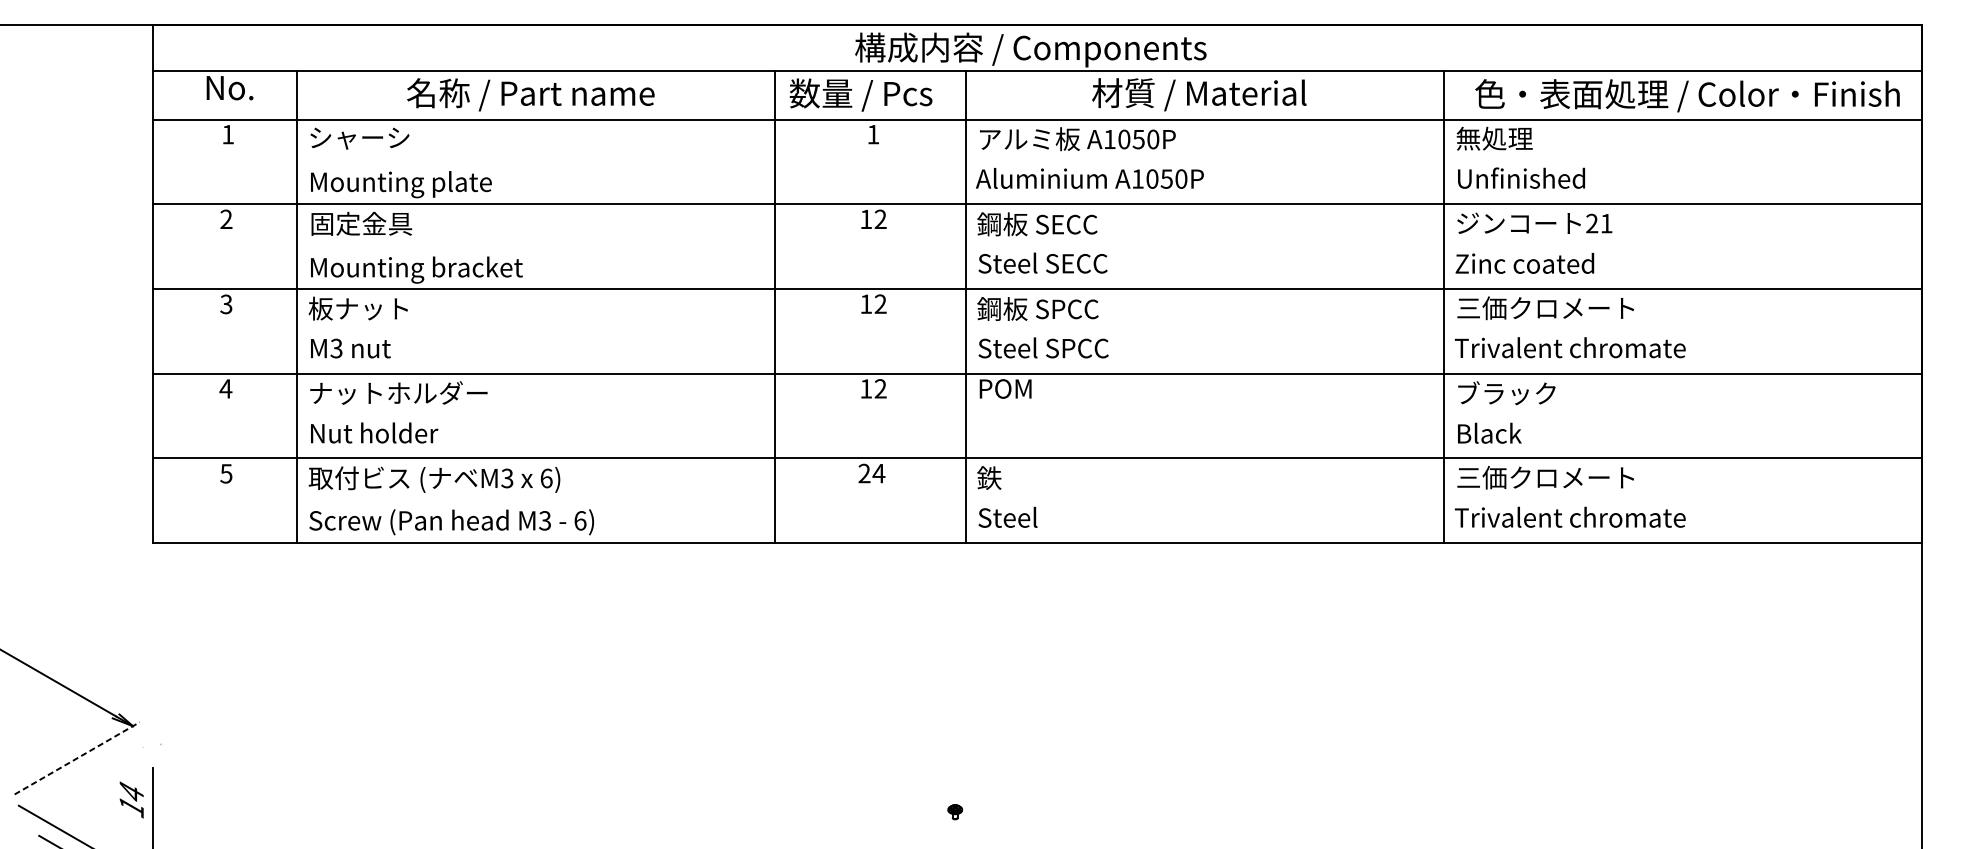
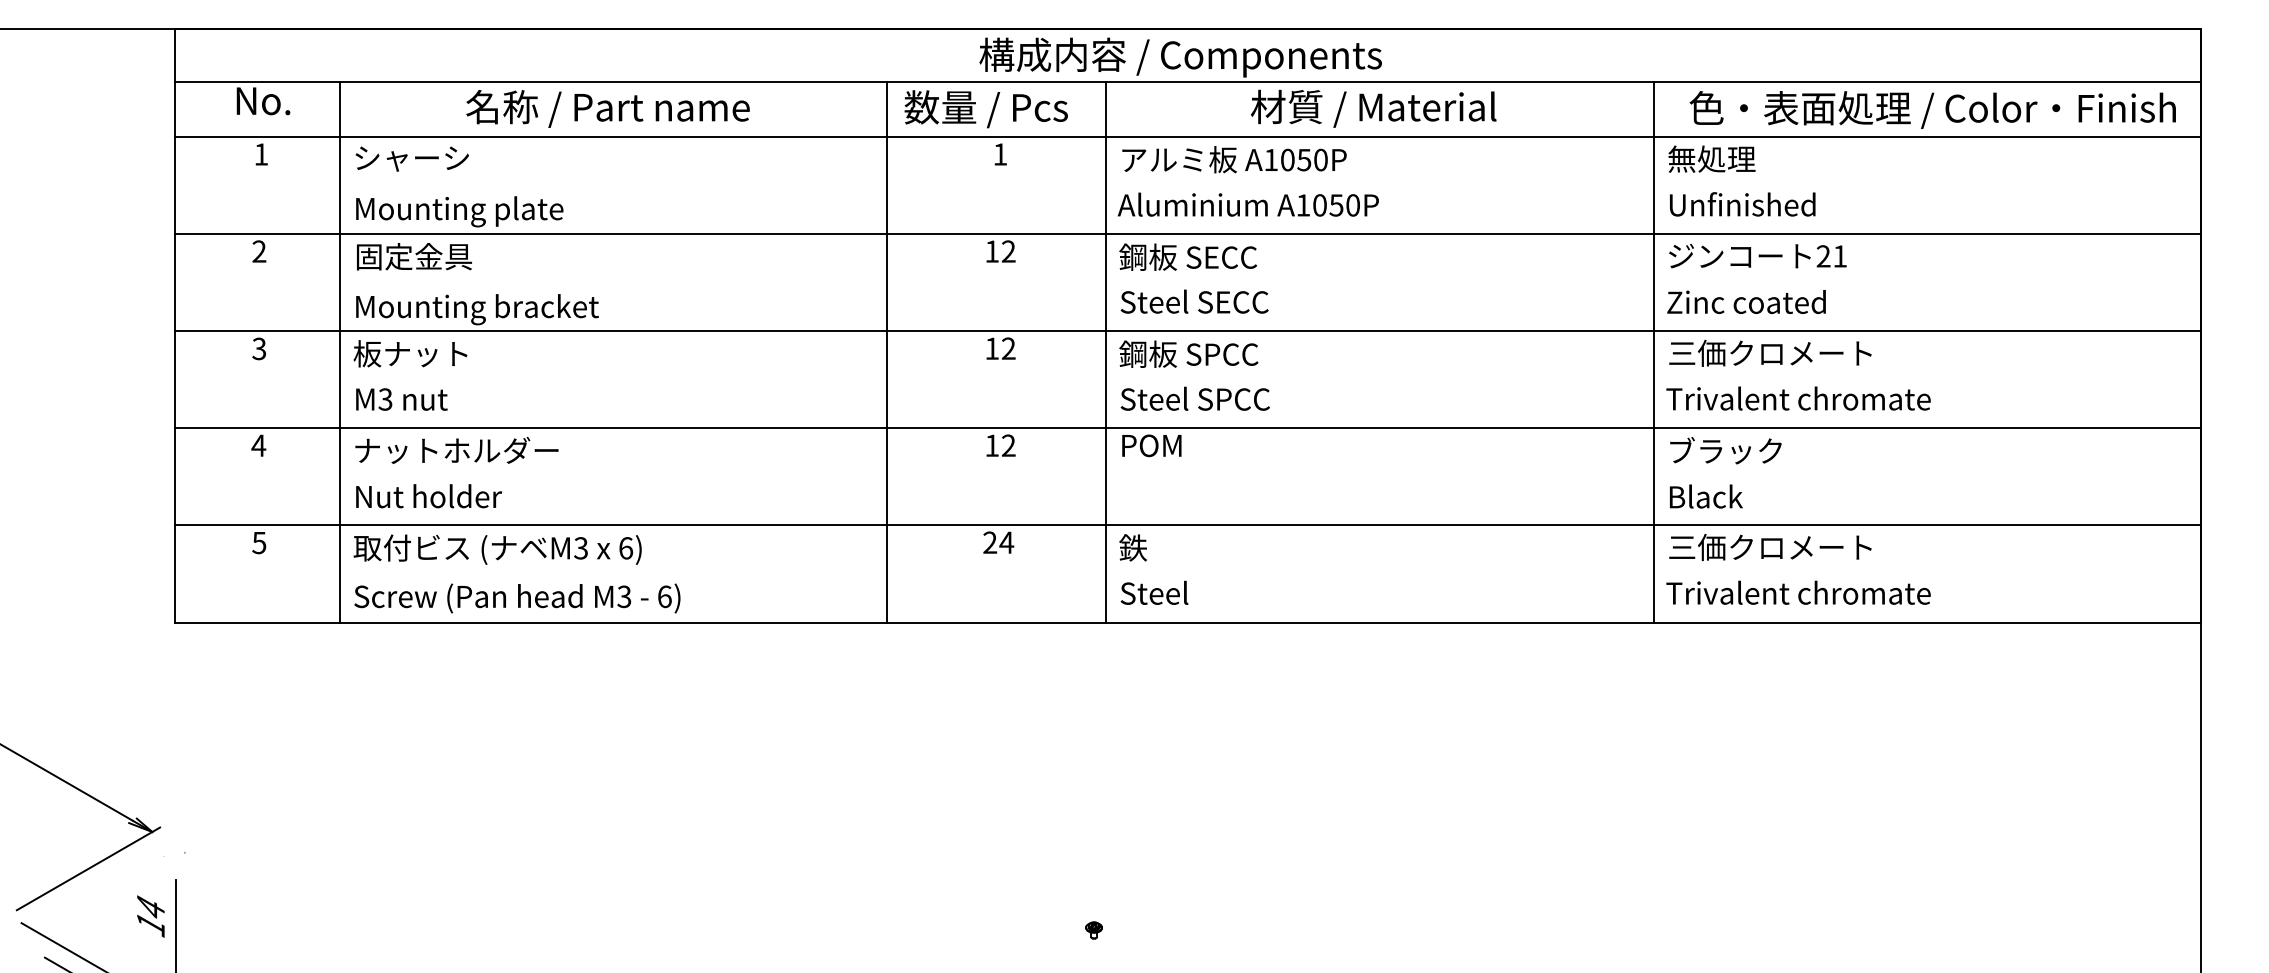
line: (77, 758) -> (88, 868), dashed -> solid

